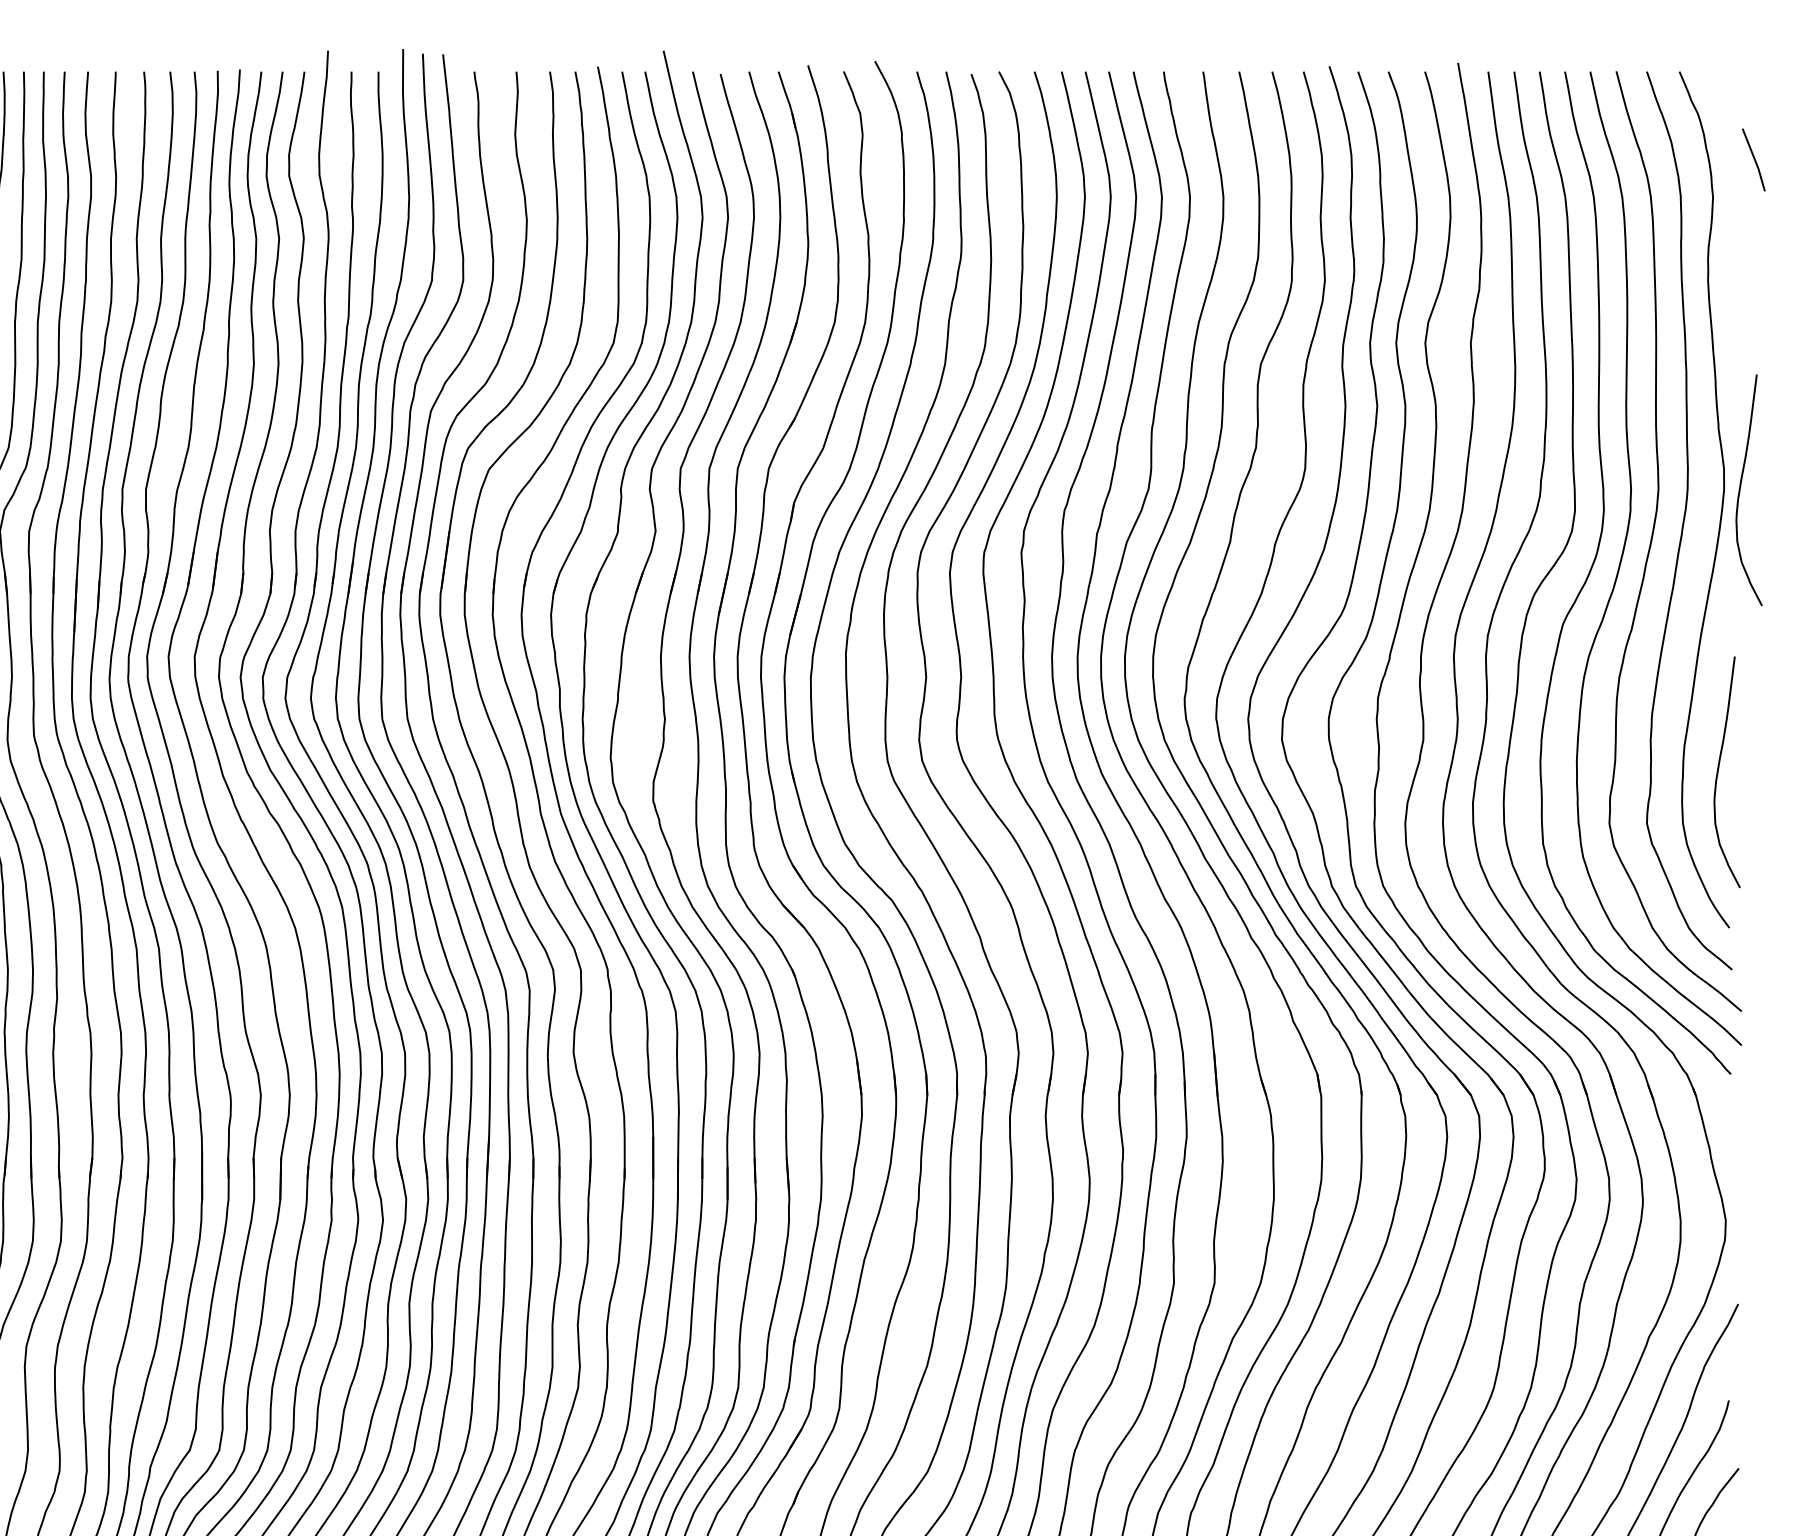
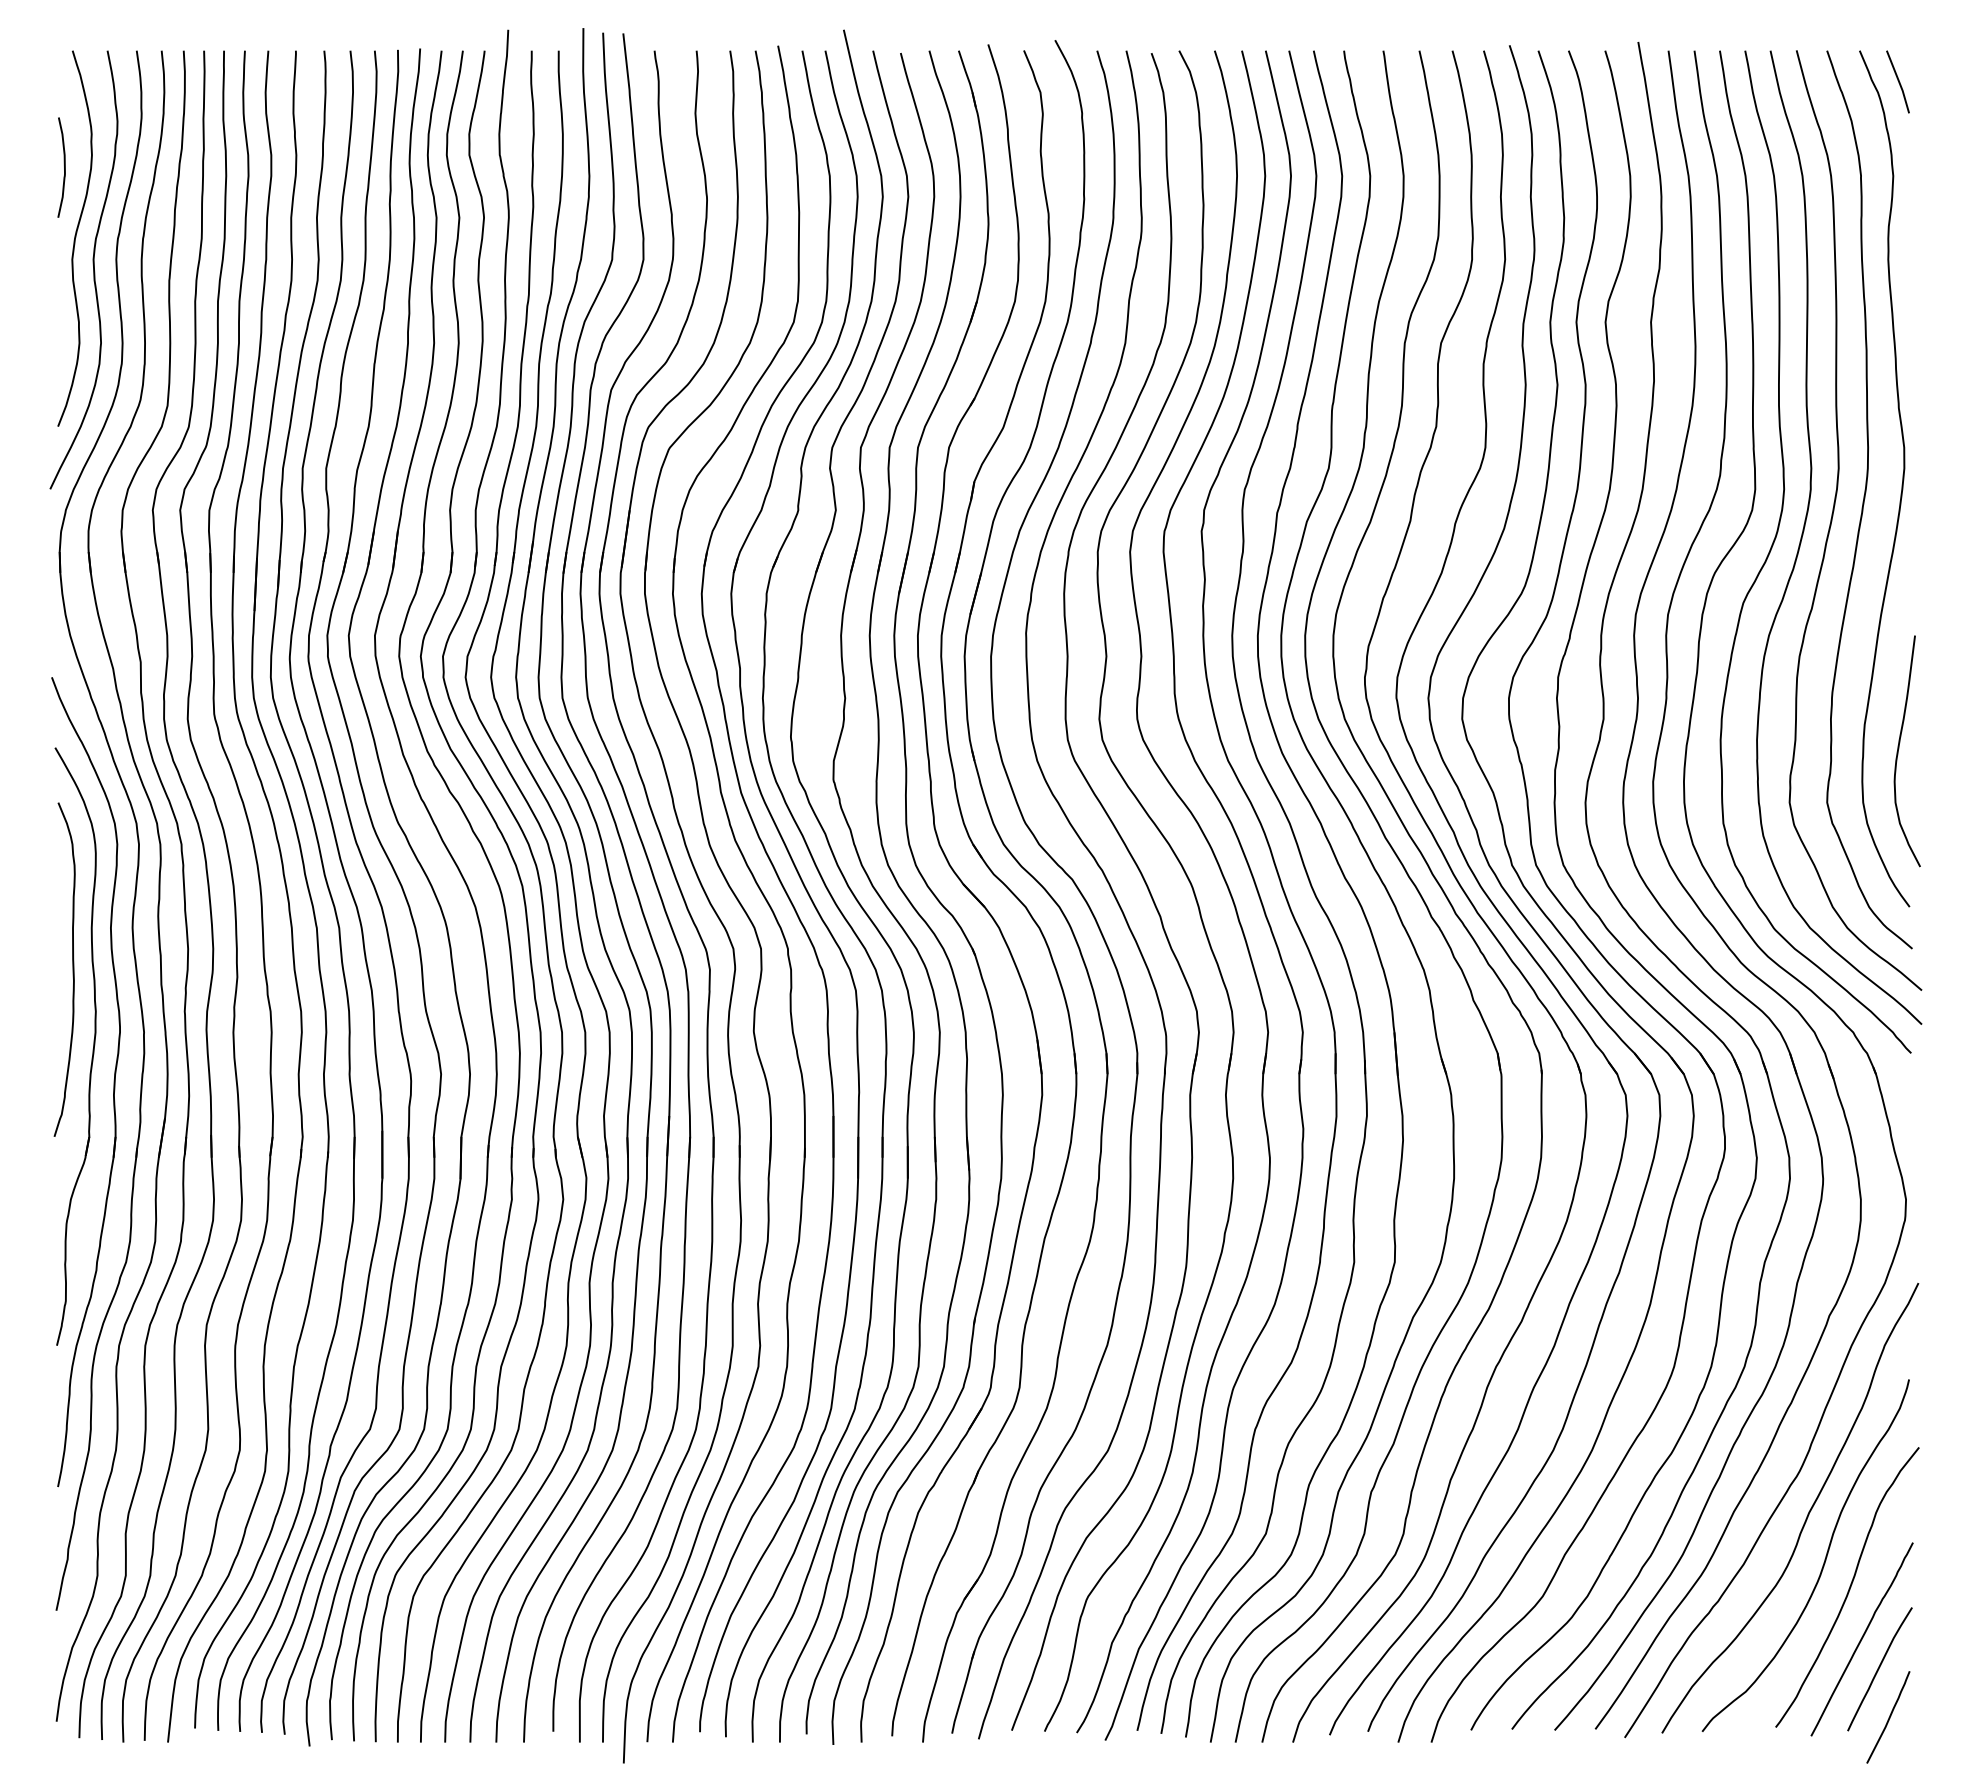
line: (1753, 158) -> (1897, 80), moved
curve: (1741, 487) -> (1921, 466), removed

